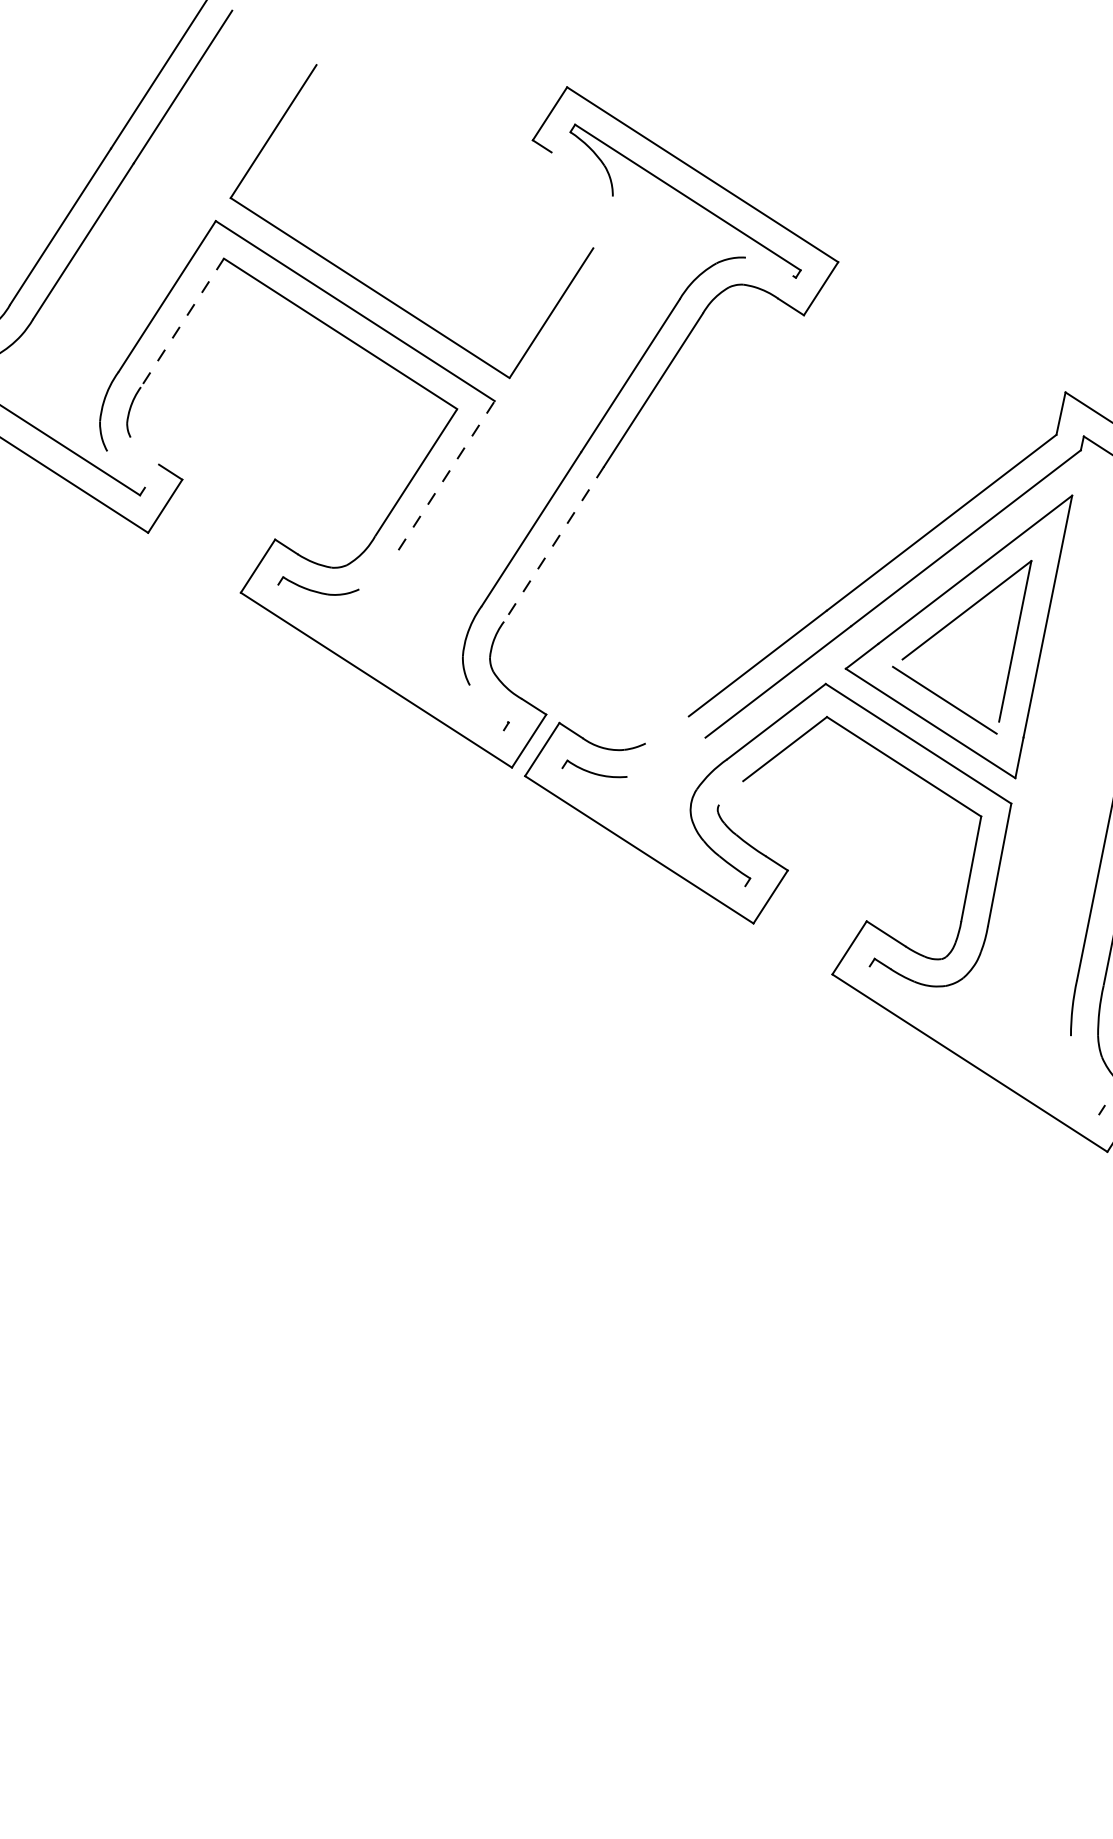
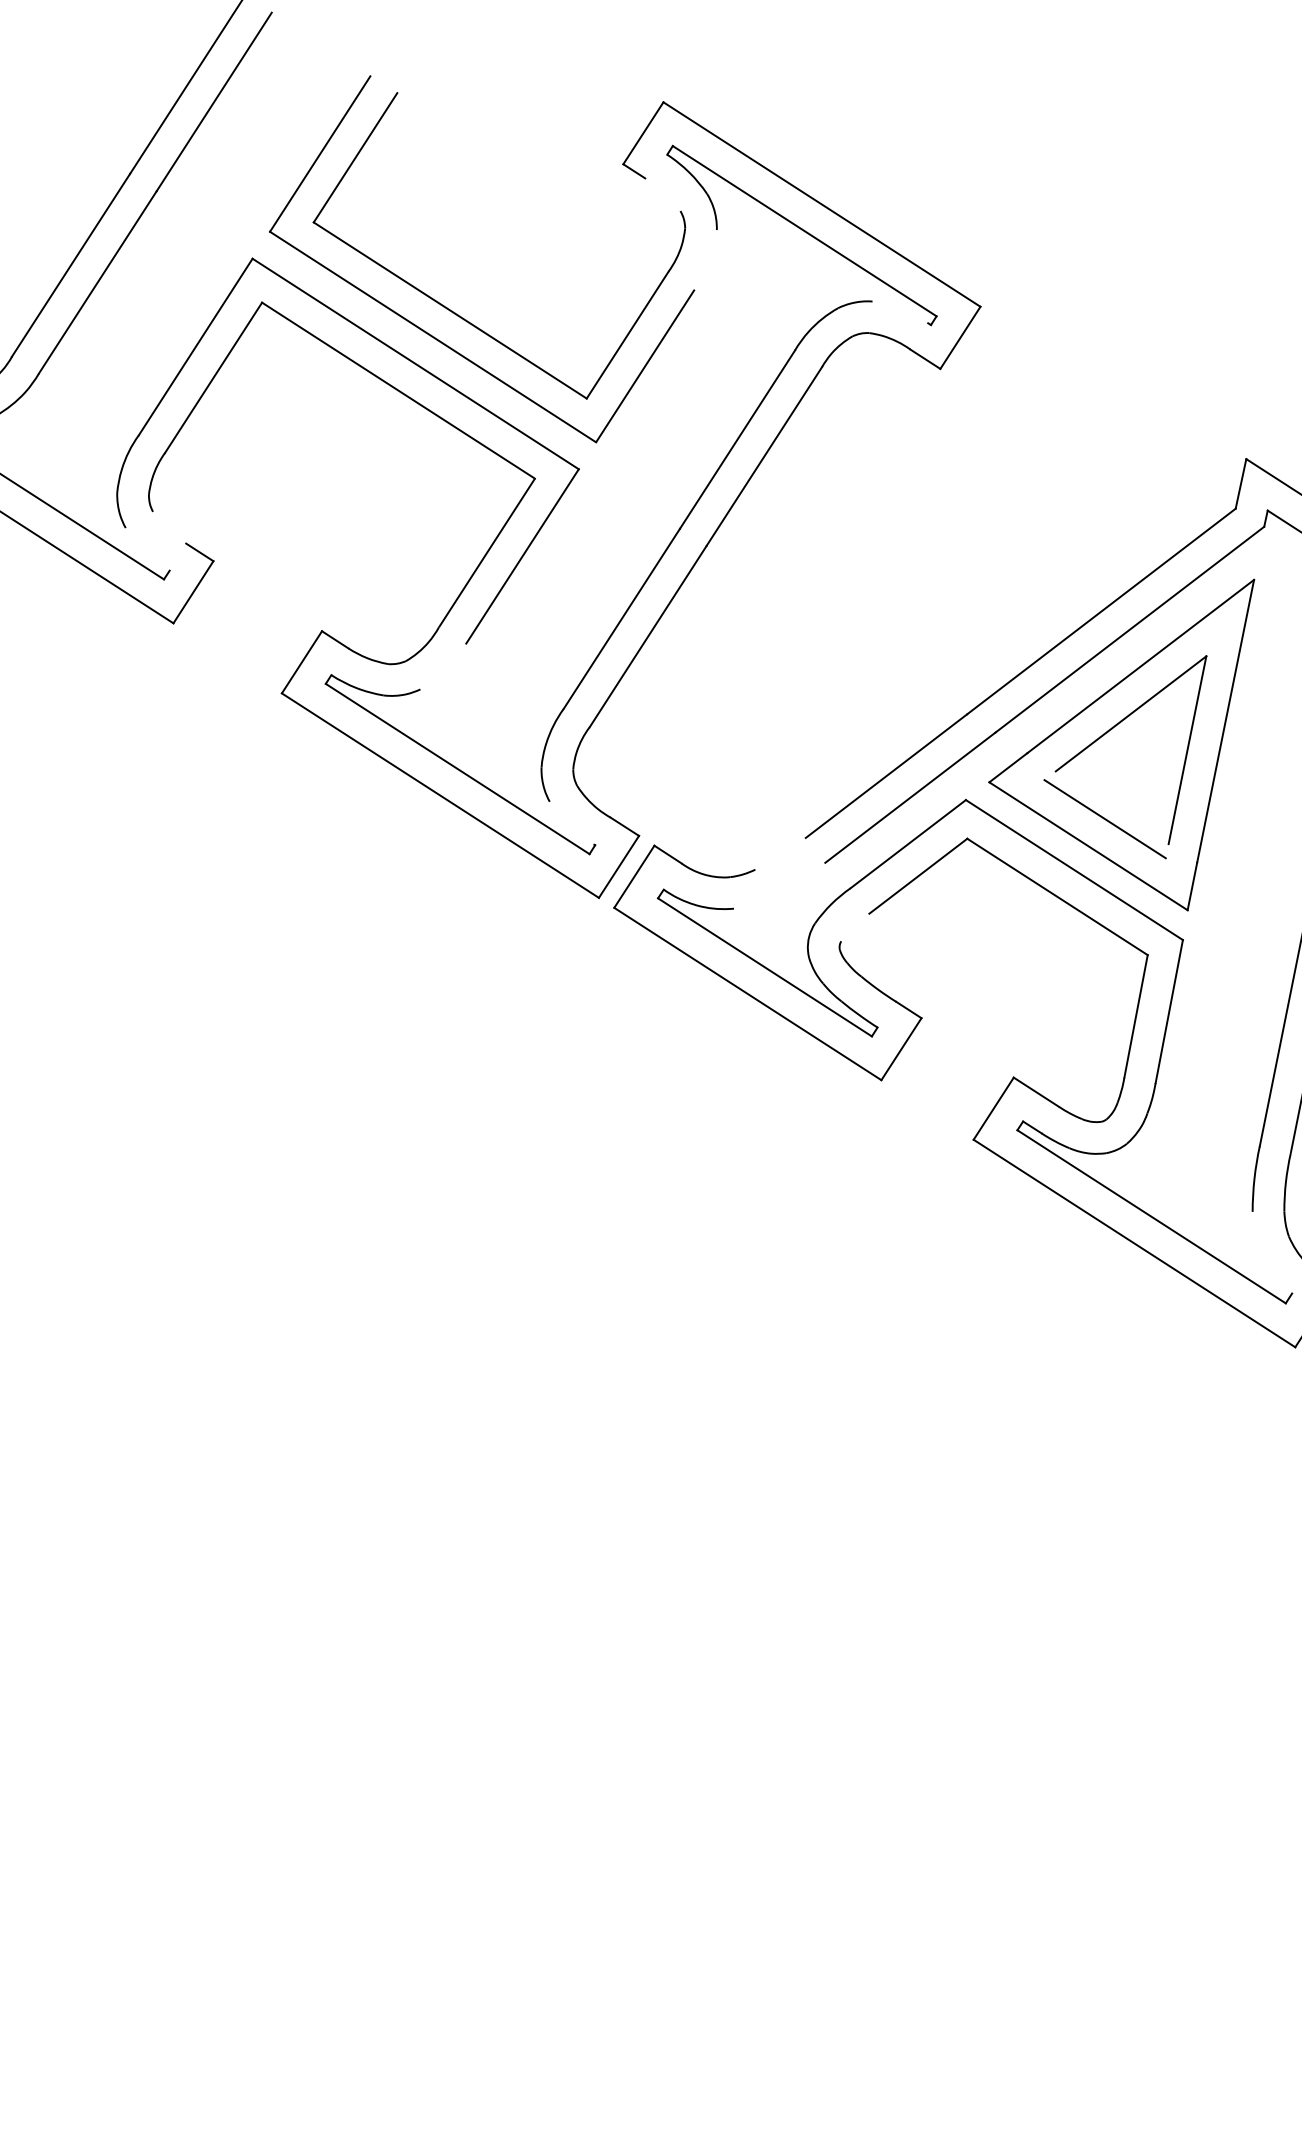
part: (389, 267) -> (455, 312), added
line: (182, 323) -> (213, 378), dashed -> solid
line: (446, 475) -> (522, 556), dashed -> solid
line: (554, 544) -> (648, 636), dashed -> solid
line: (391, 656) -> (457, 768), added
line: (653, 827) -> (764, 967), added
line: (984, 1040) -> (1151, 1216), added

